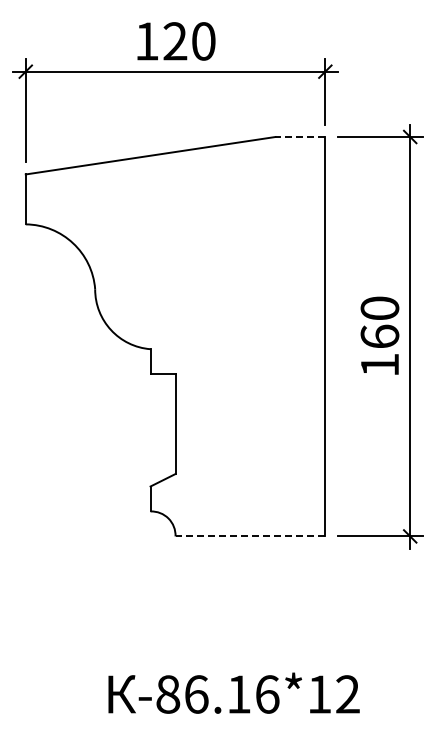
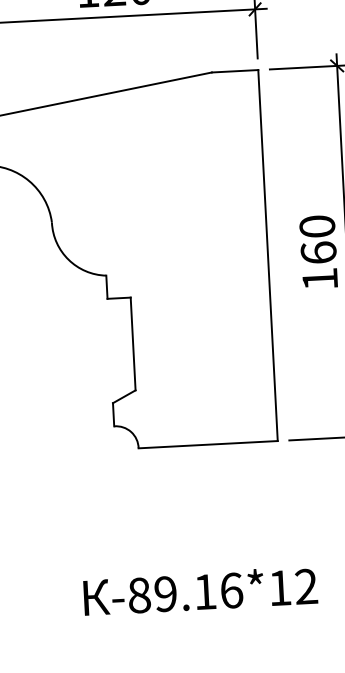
line: (300, 137) -> (235, 71), dashed -> solid
line: (250, 536) -> (208, 444), dashed -> solid
text: (196, 694) -> (165, 594), -86.16*12 -> -89.16*12

